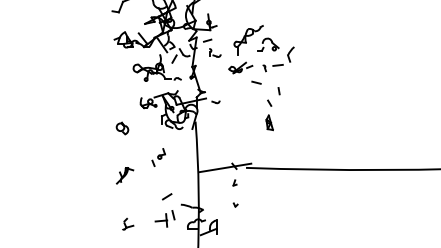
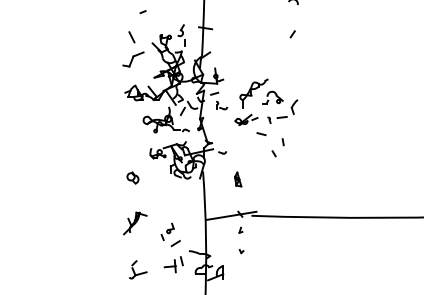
part: (270, 122) -> (238, 179), moved
part: (158, 157) -> (167, 231), moved
part: (125, 175) -> (135, 223), size x1.43
part: (128, 223) -> (138, 269), size x1.67

